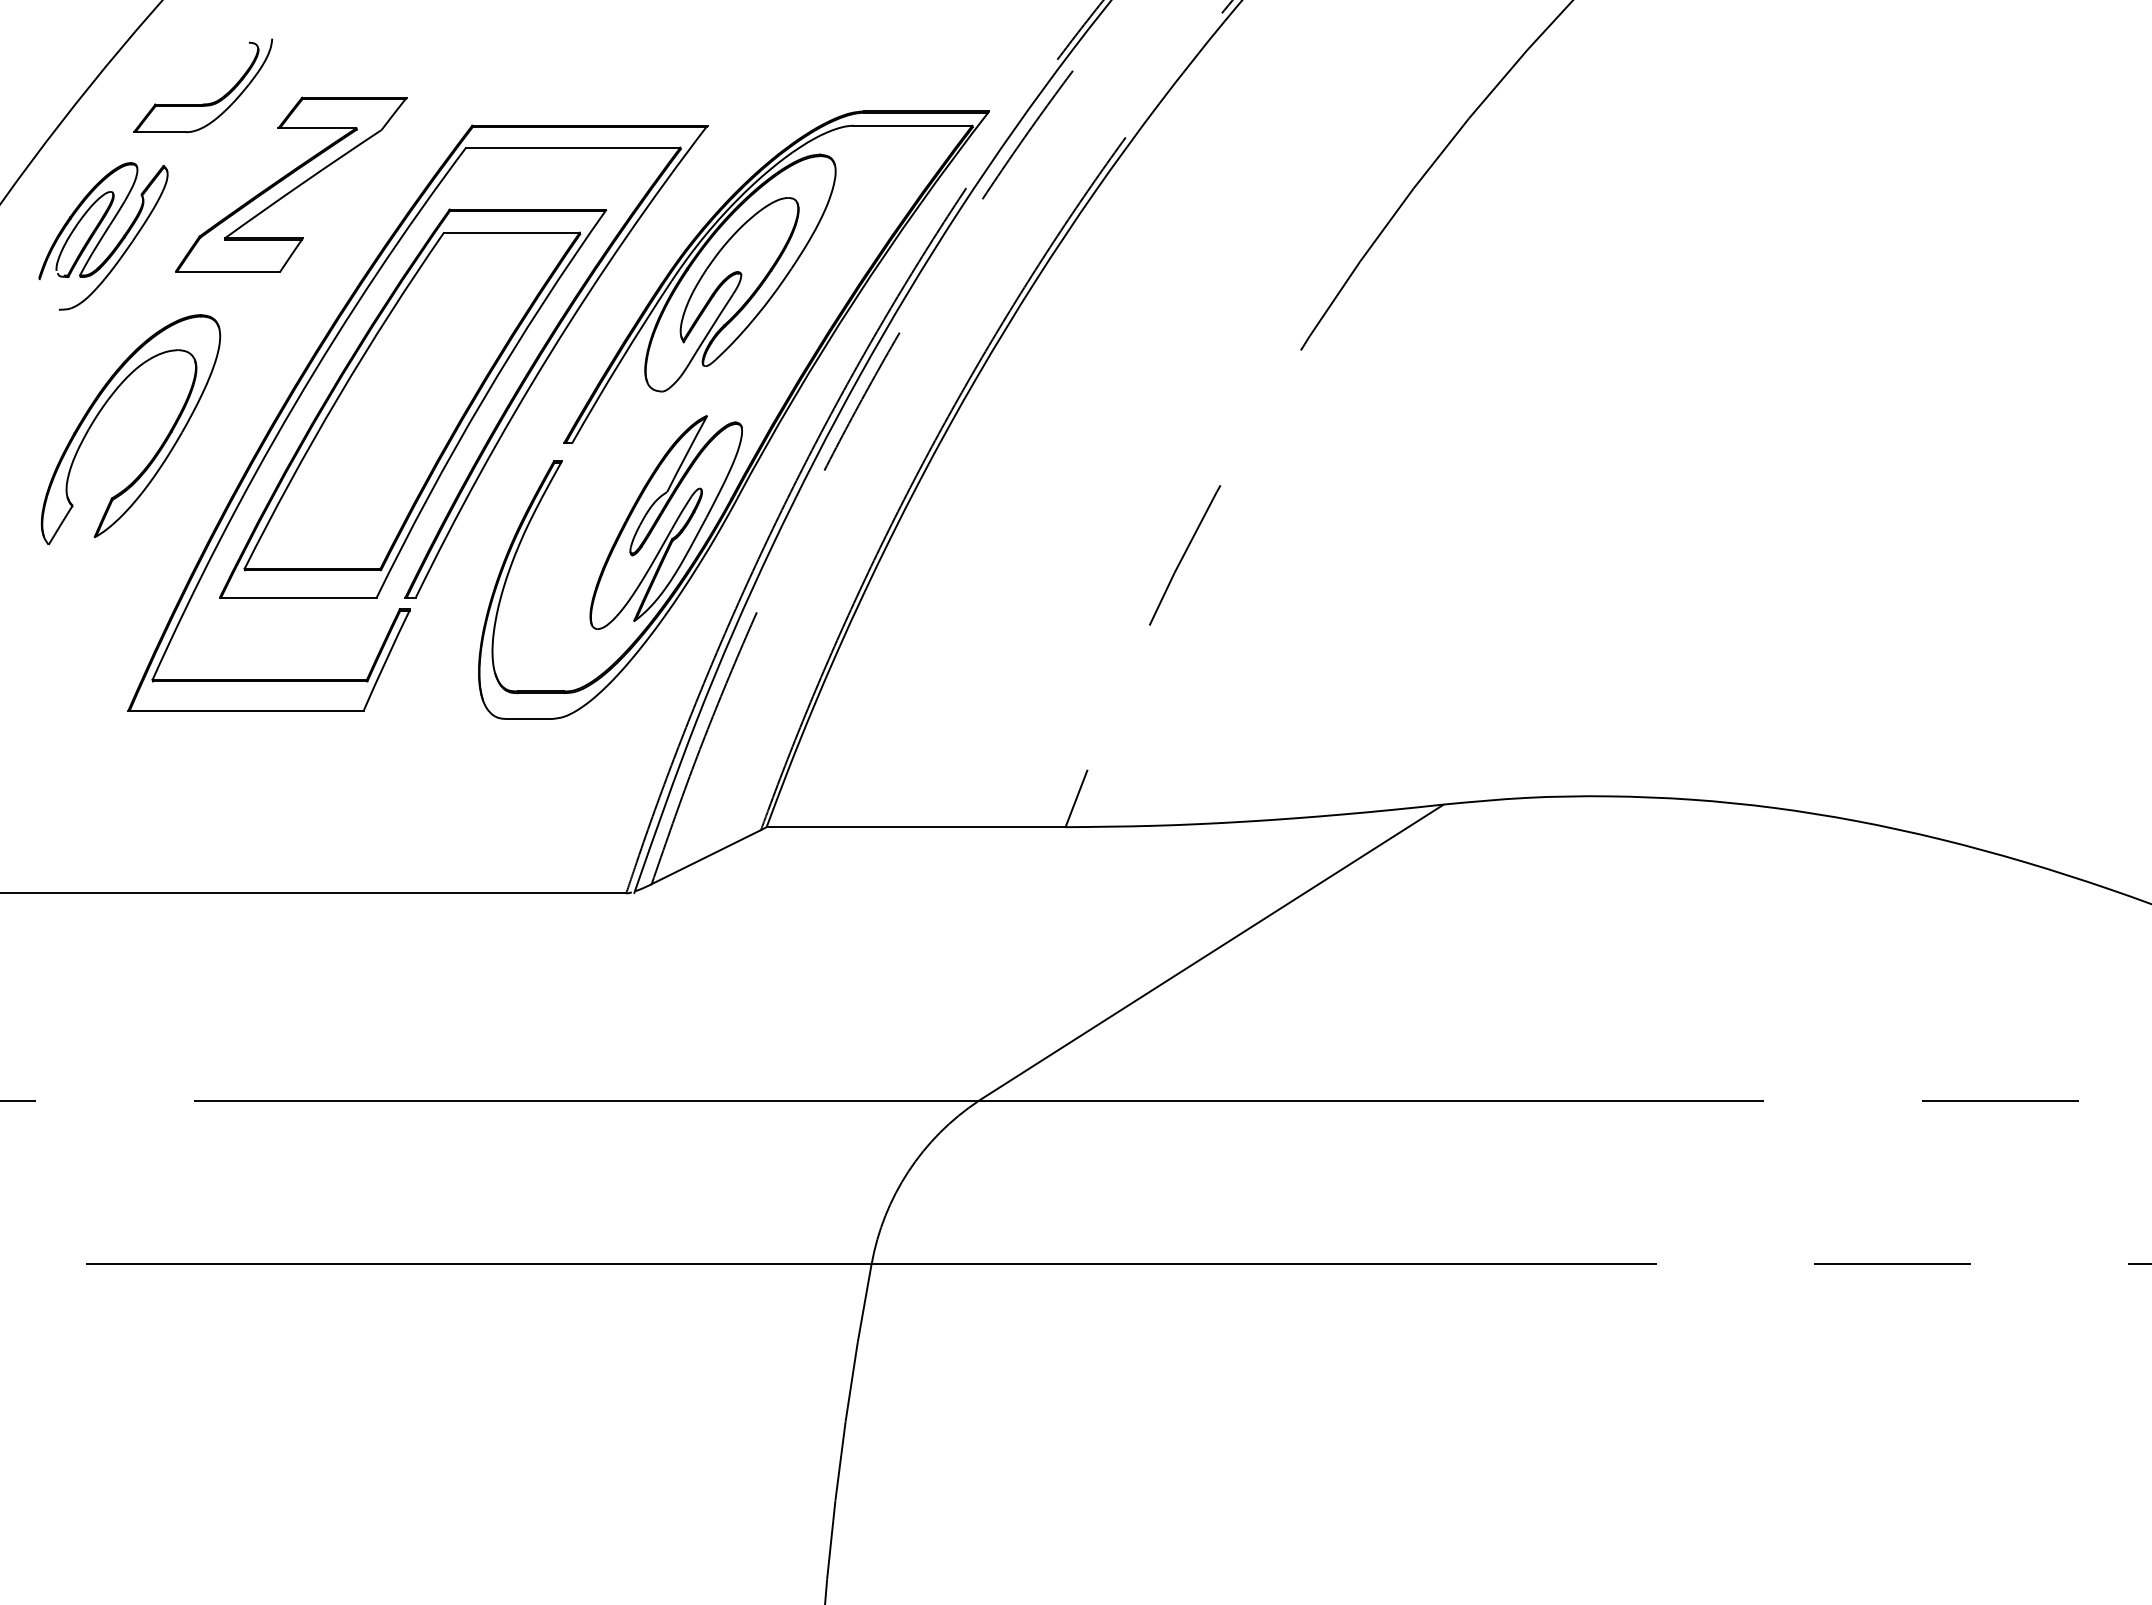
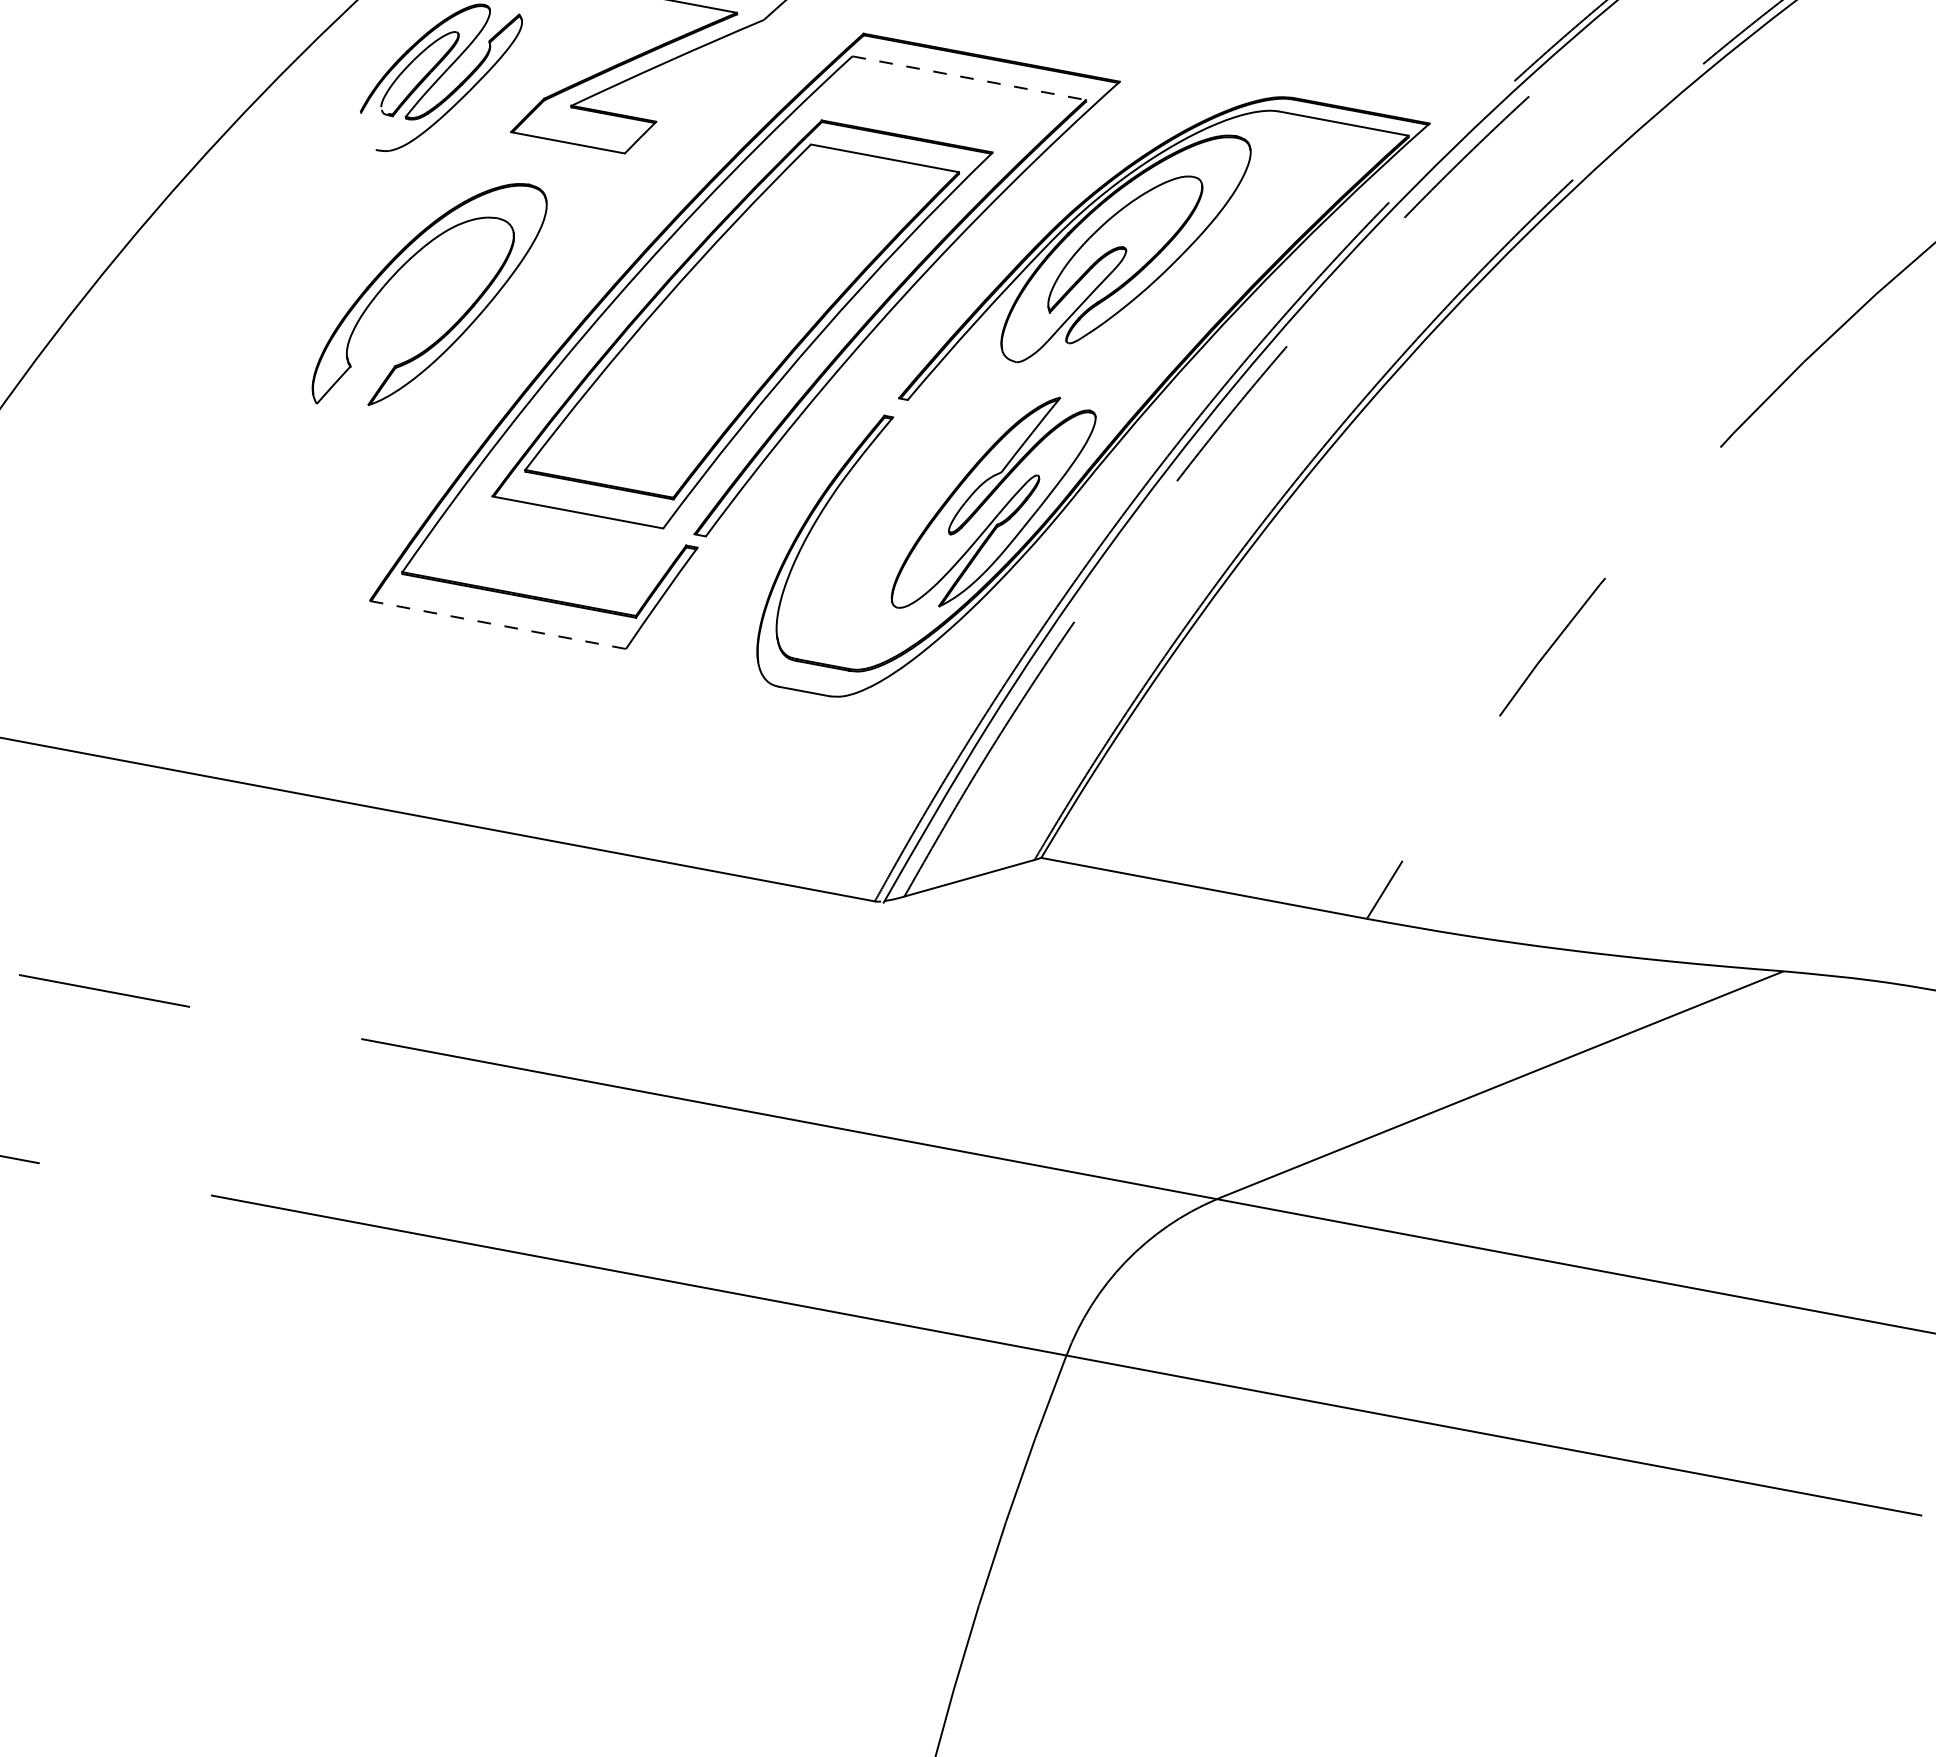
line: (573, 147) -> (969, 78), solid -> dashed
line: (246, 710) -> (498, 624), solid -> dashed

